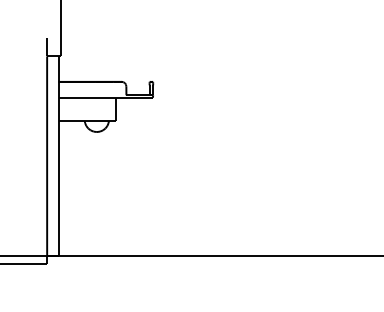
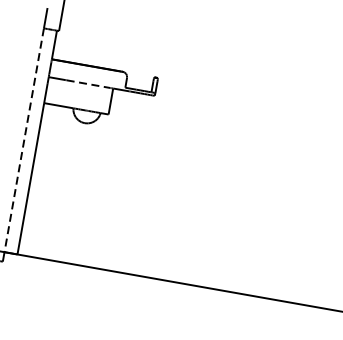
line: (94, 97) -> (89, 83), solid -> dashed
line: (47, 155) -> (24, 139), solid -> dashed

